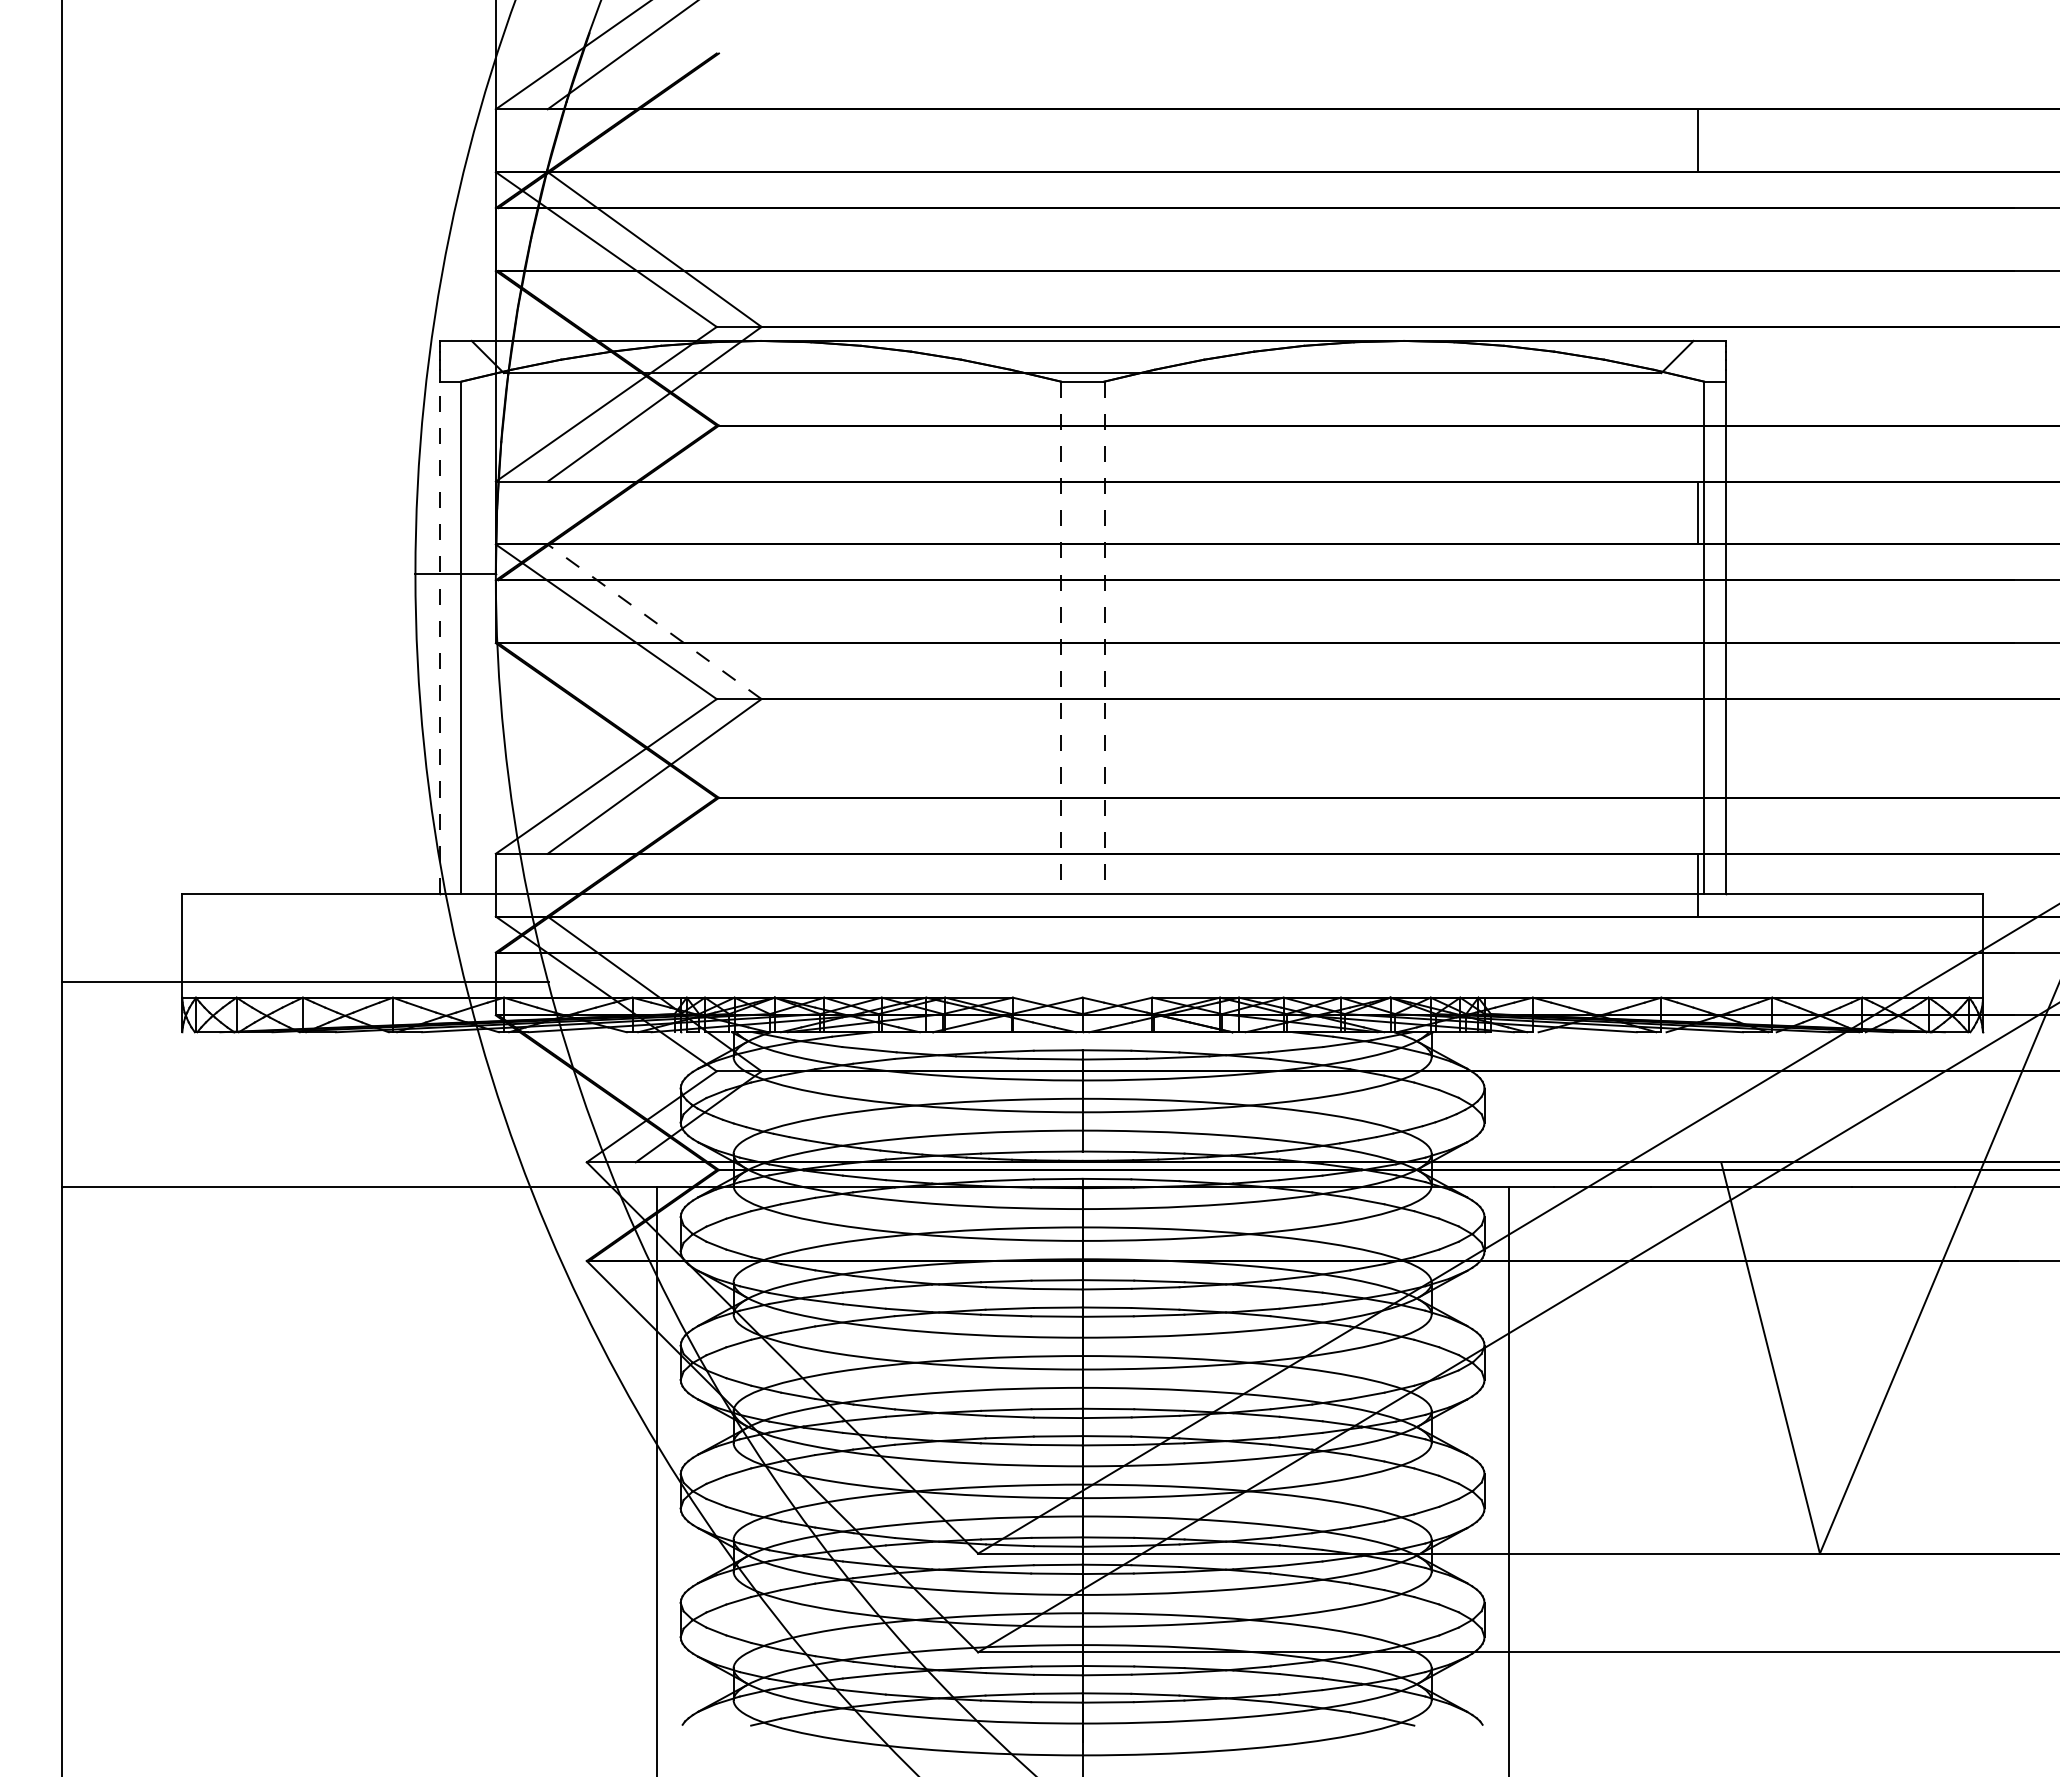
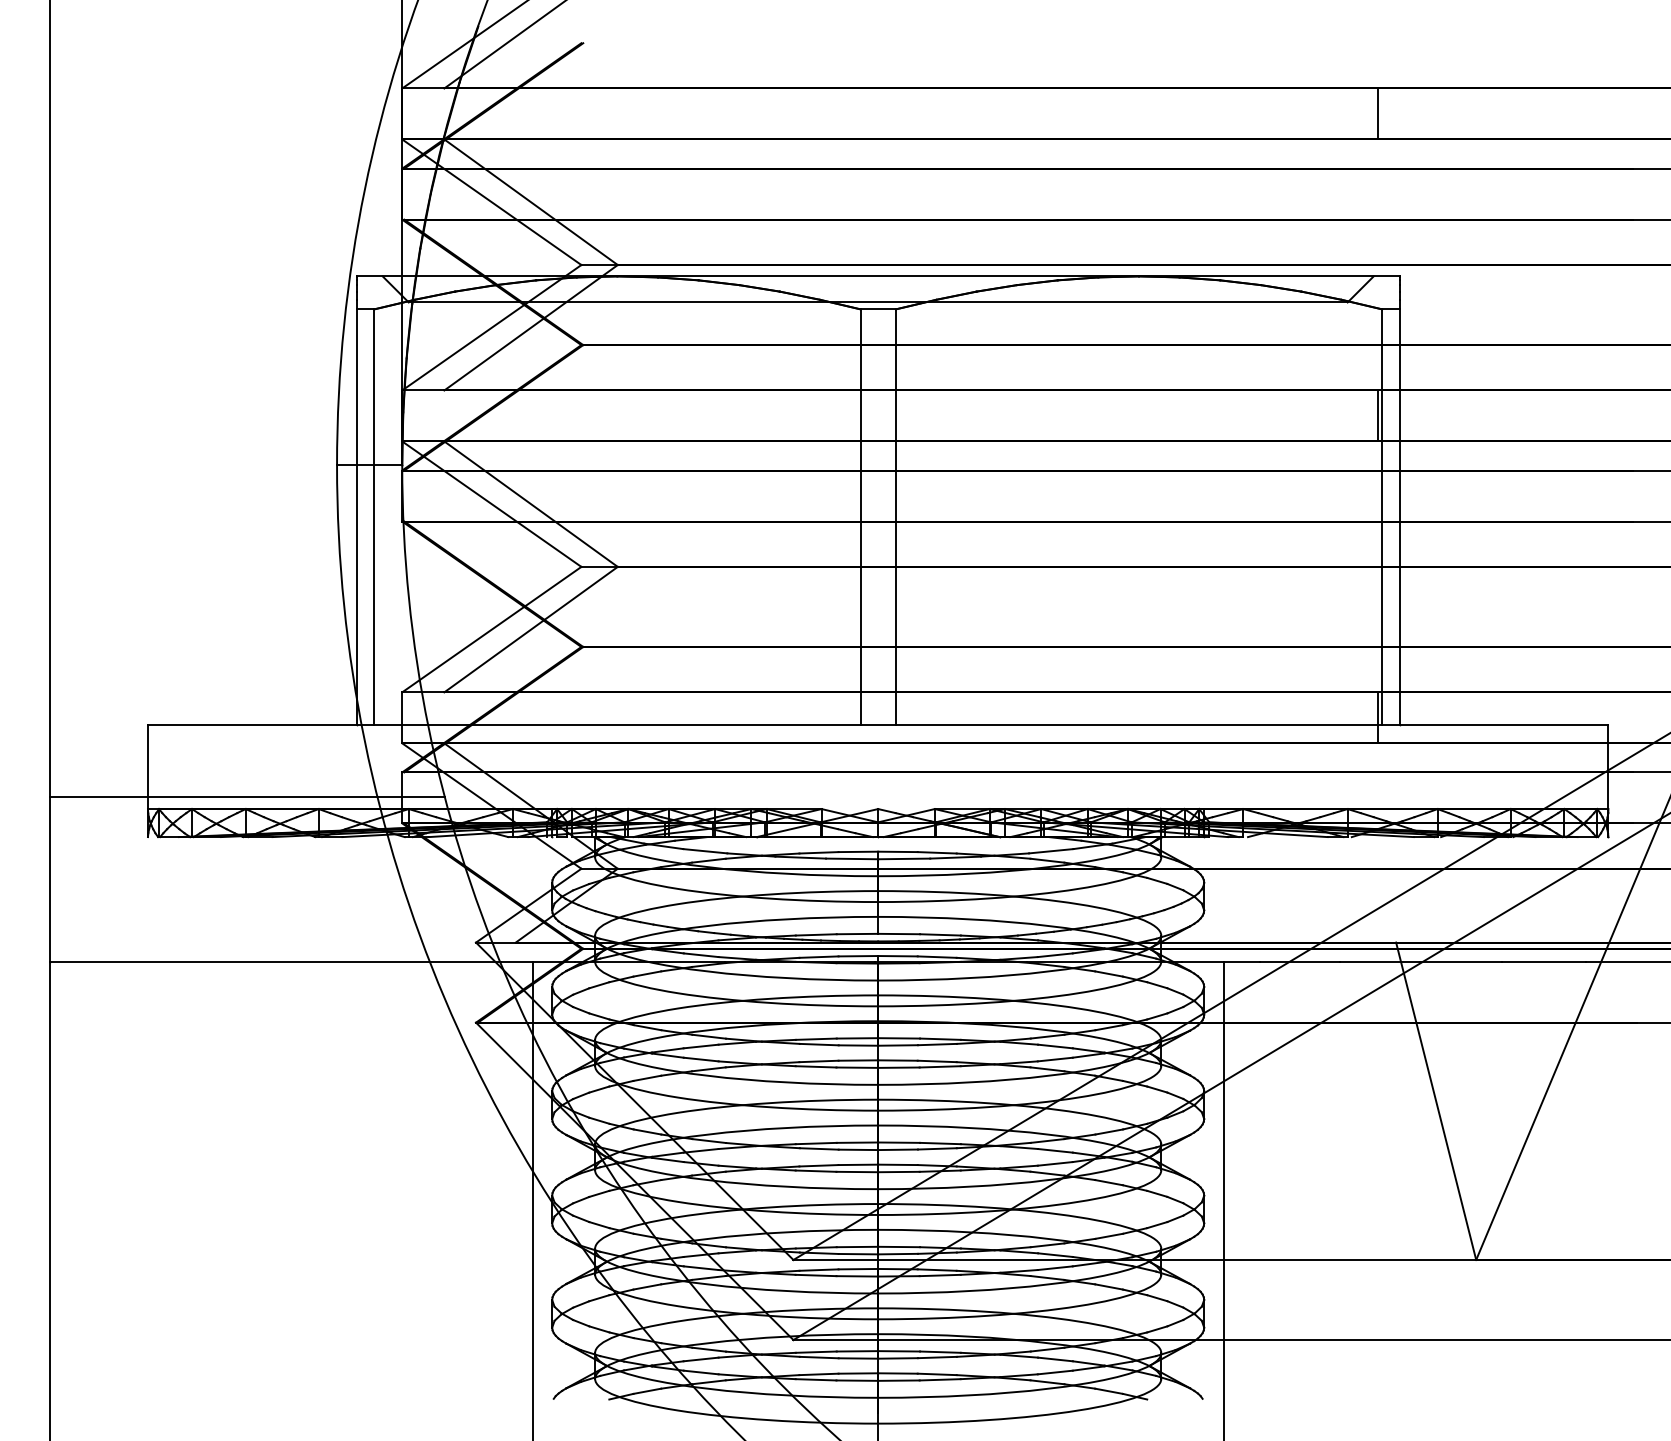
line: (654, 621) -> (530, 503), dashed -> solid
line: (439, 637) -> (356, 516), dashed -> solid
line: (1060, 638) -> (860, 517), dashed -> solid
line: (1104, 638) -> (895, 517), dashed -> solid

